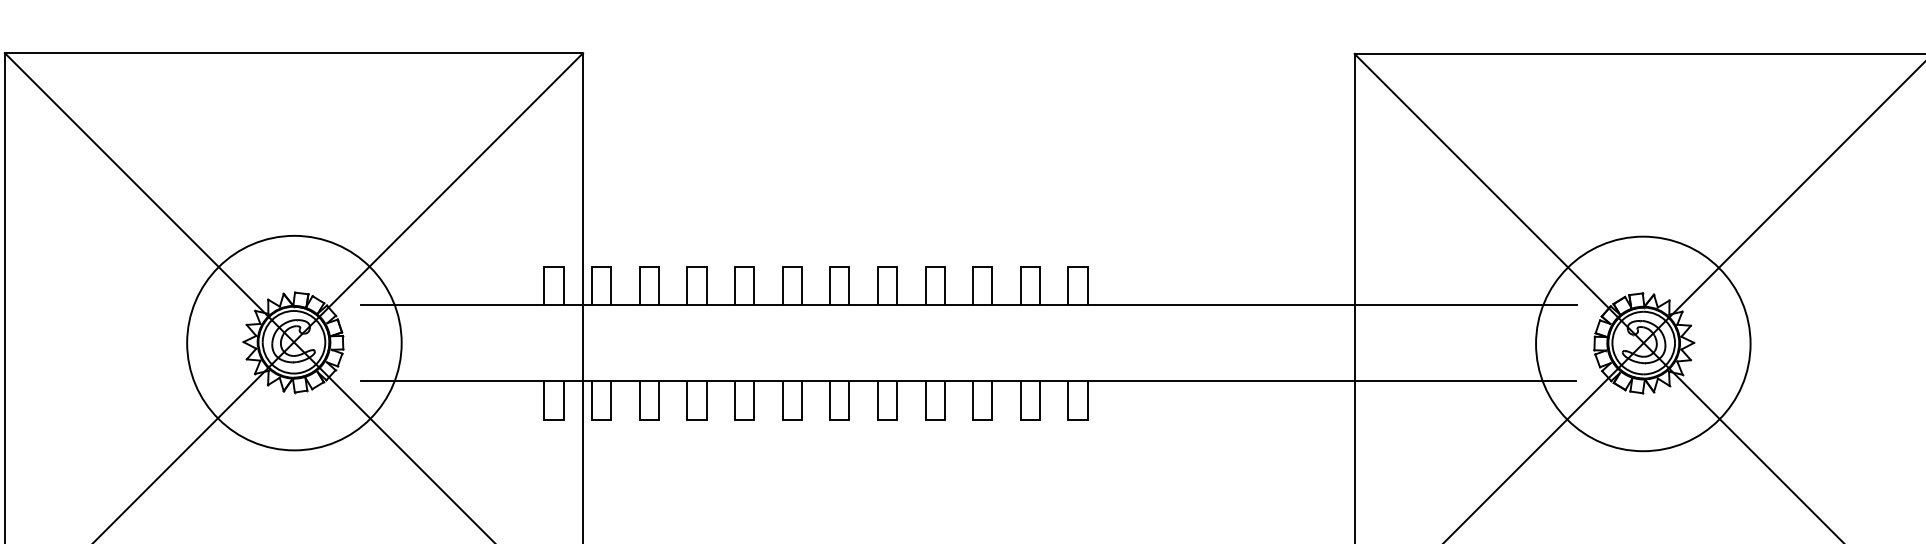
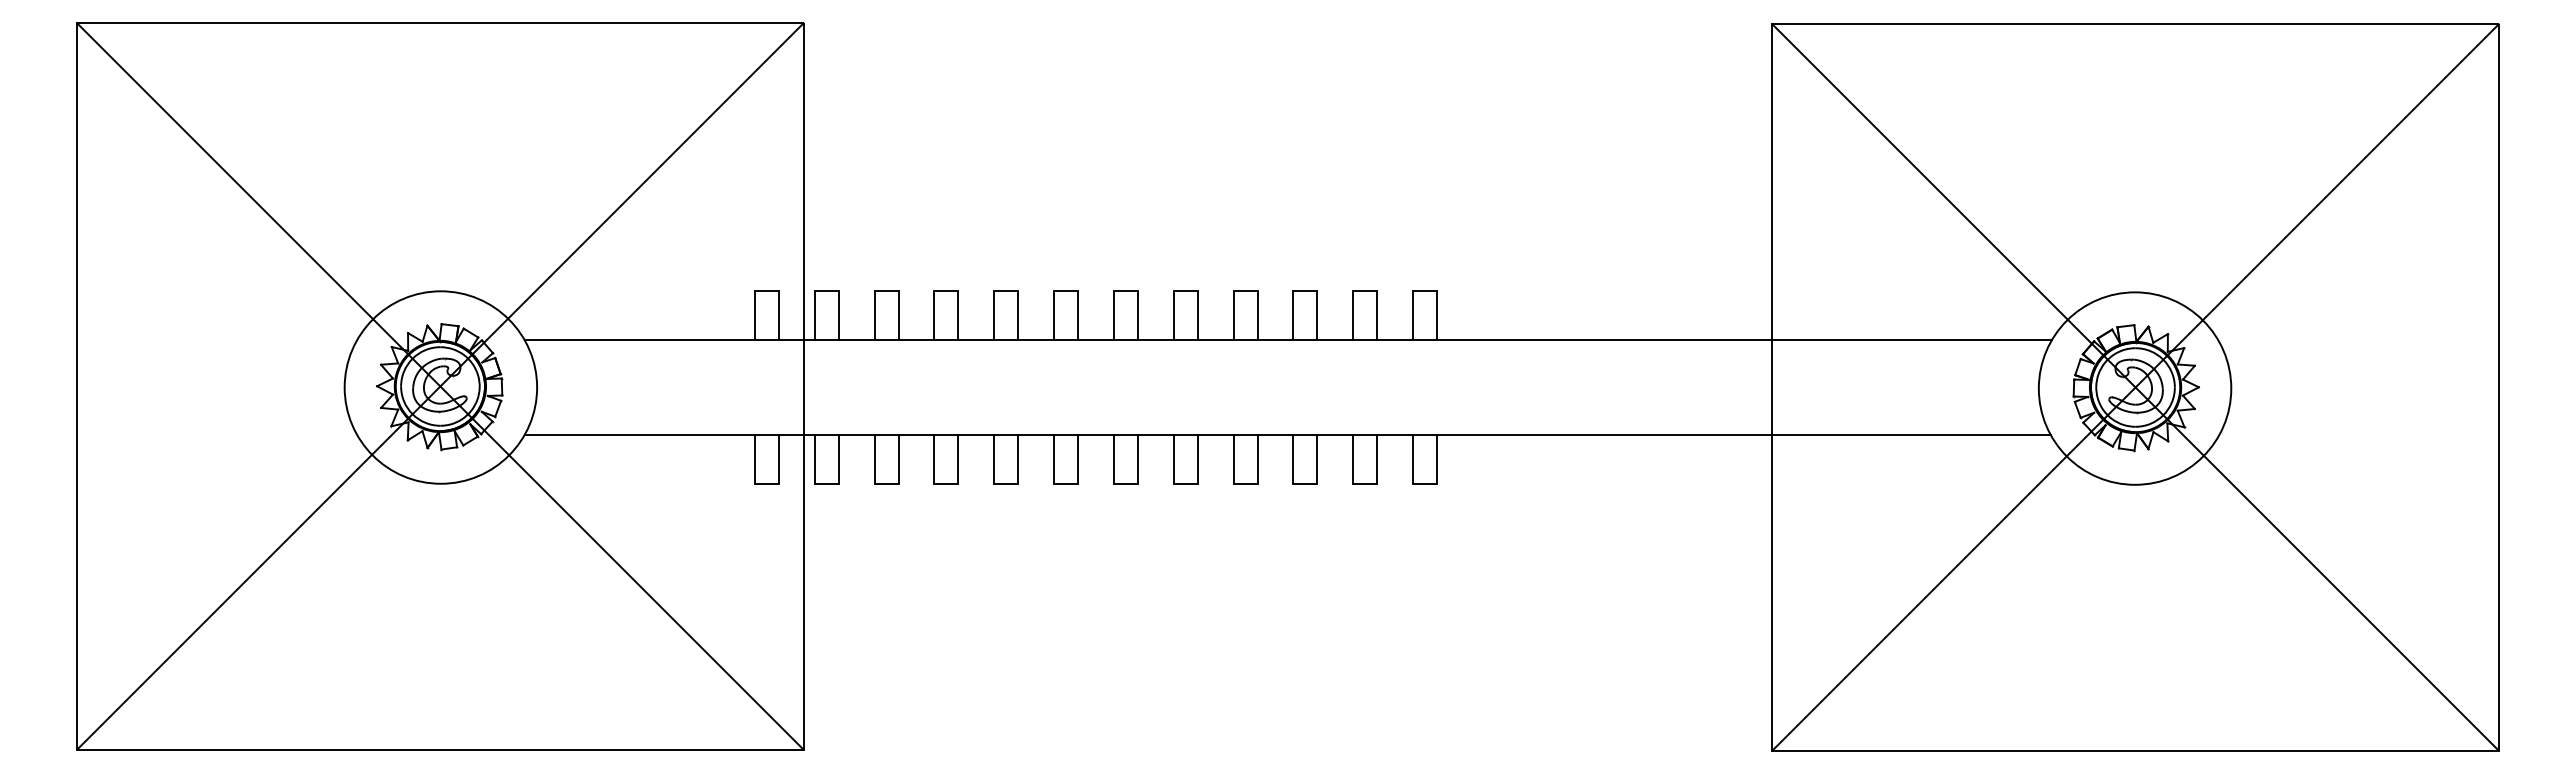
circle: (294, 343) -> (440, 387), size x0.71
circle: (1642, 343) -> (2134, 388), size x0.71

